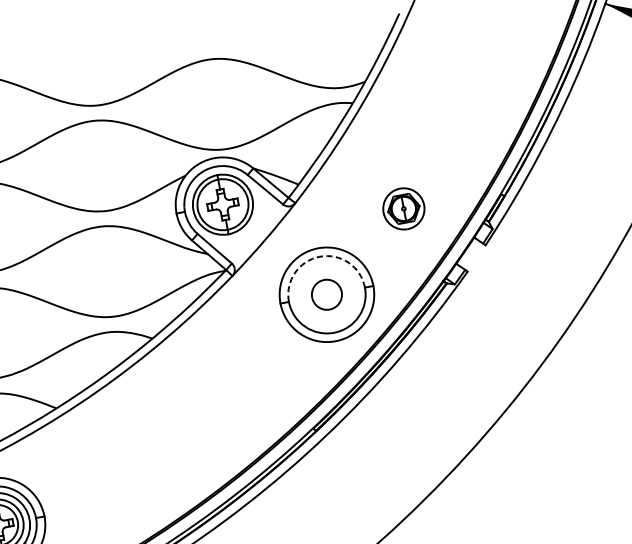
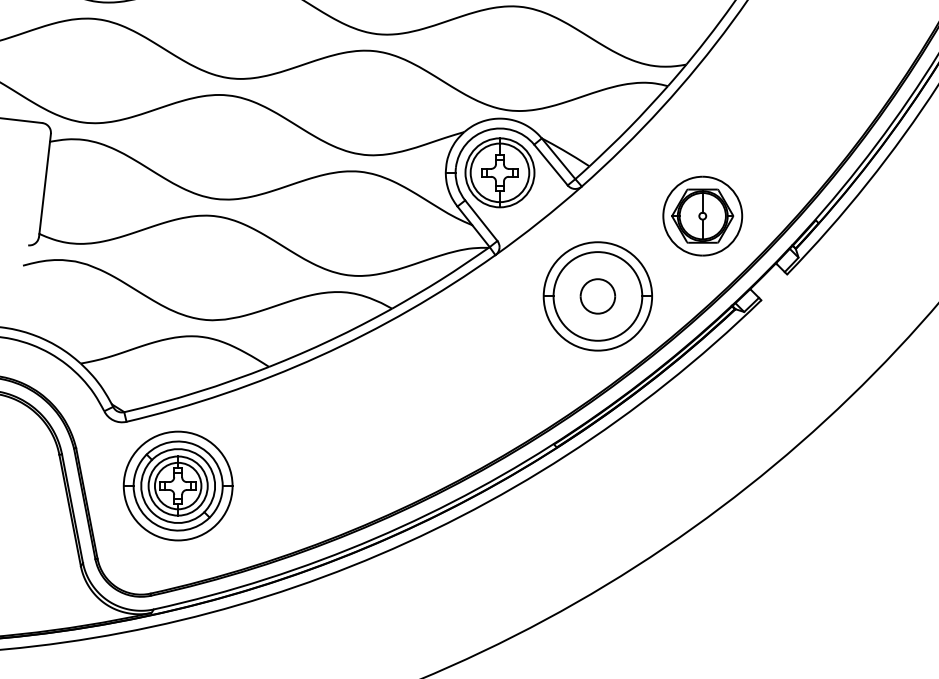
part: (403, 208) -> (702, 215), size x1.67
arc: (319, 257) -> (597, 252), dashed -> solid

